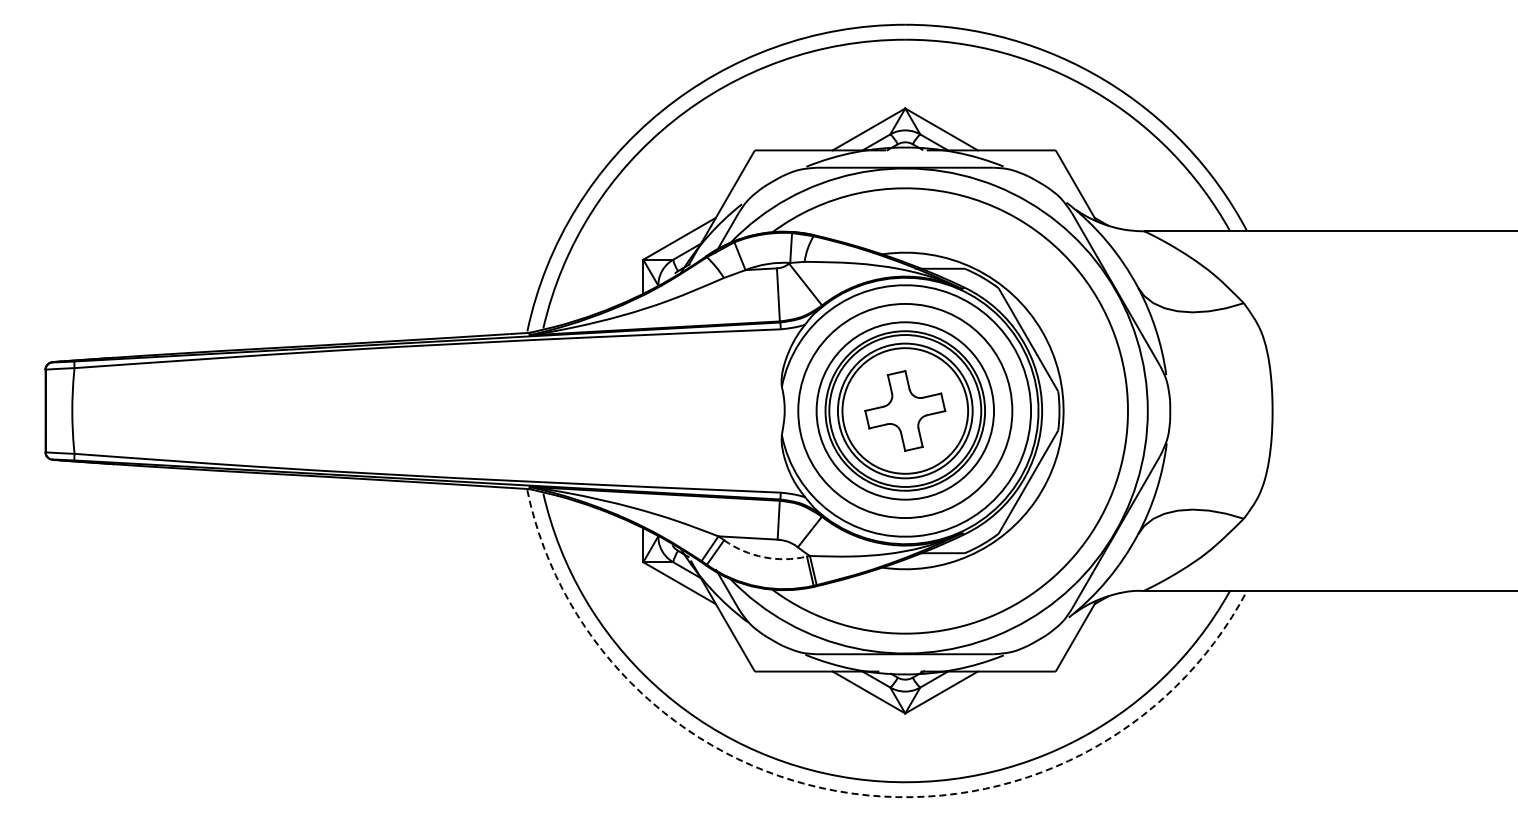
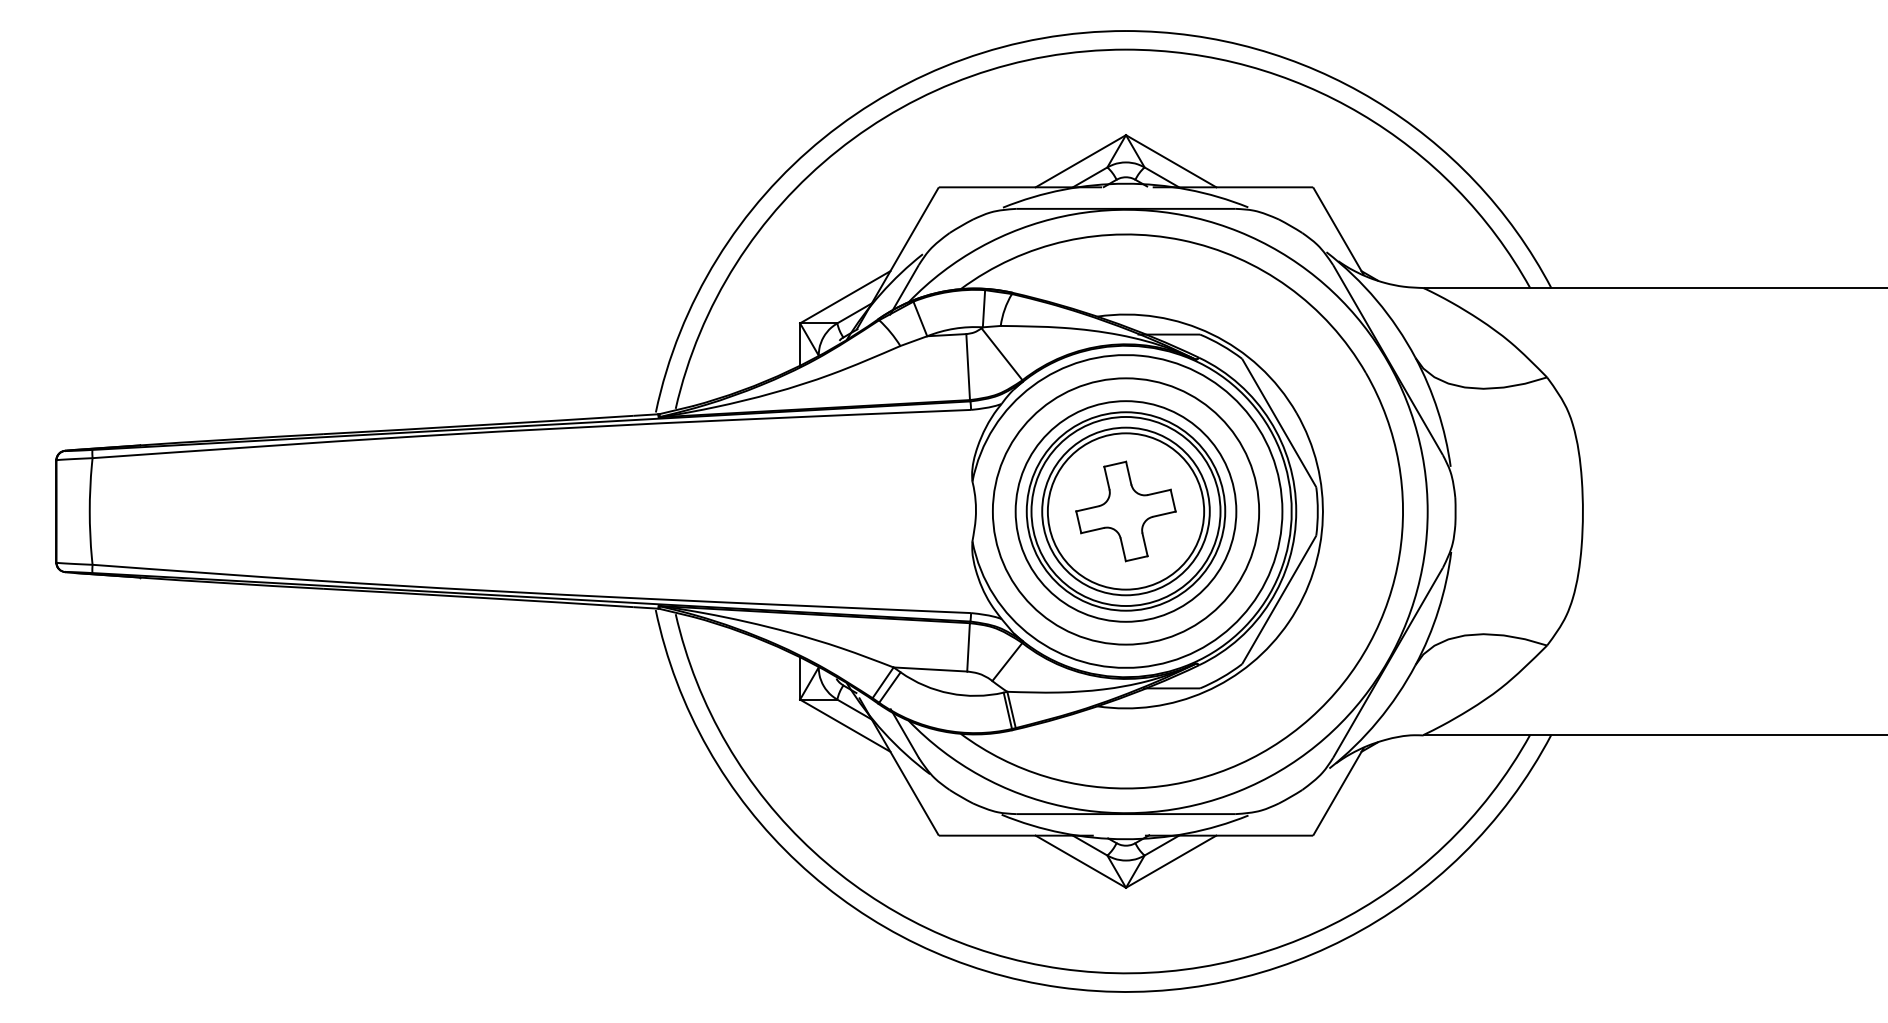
arc: (763, 557) -> (949, 693), dashed -> solid
arc: (851, 793) -> (1059, 987), dashed -> solid

